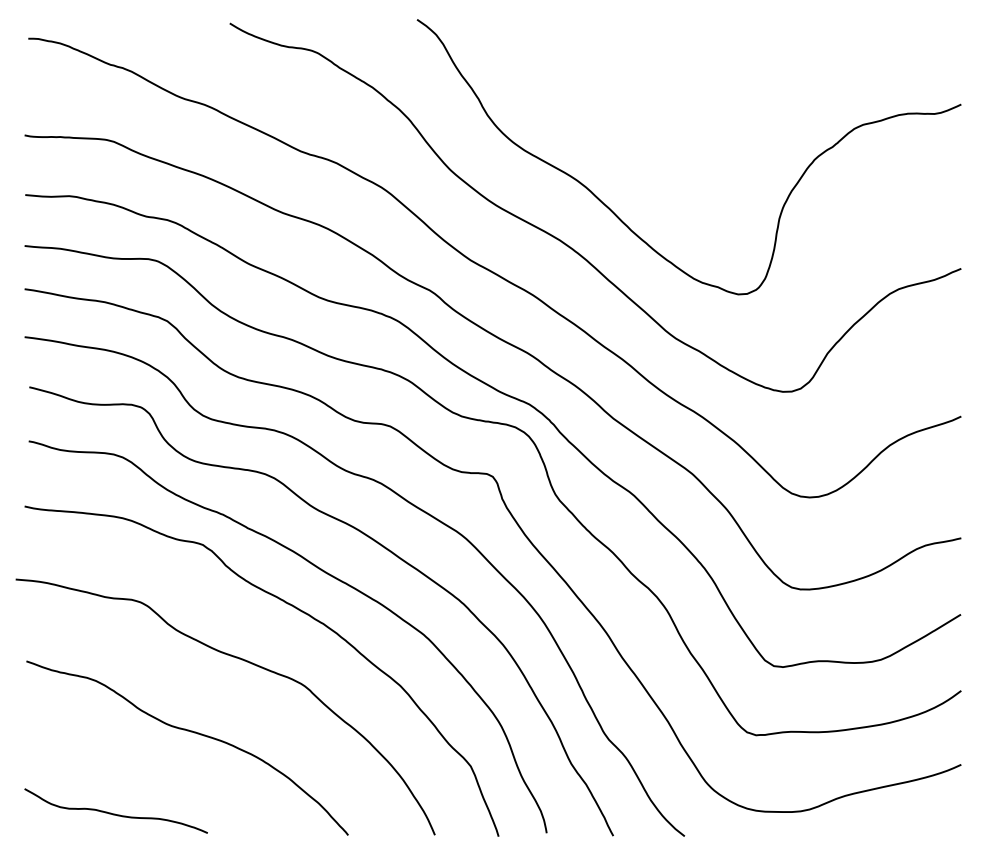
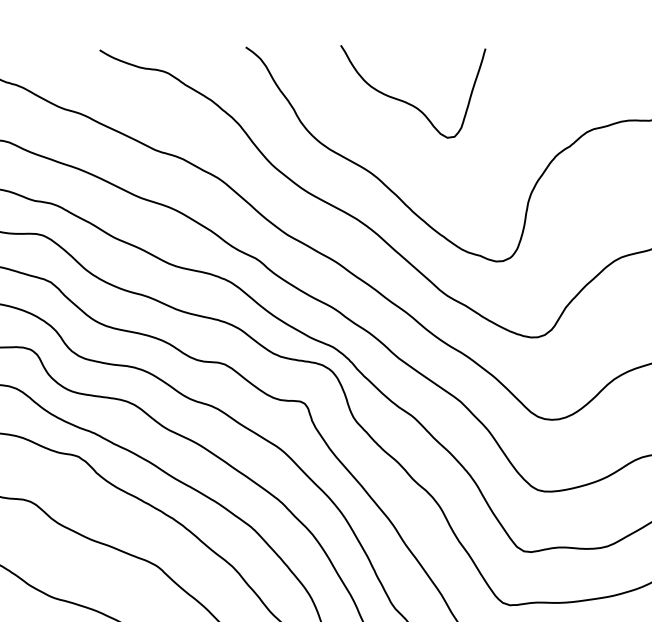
curve: (625, 90) -> (408, 102), added

